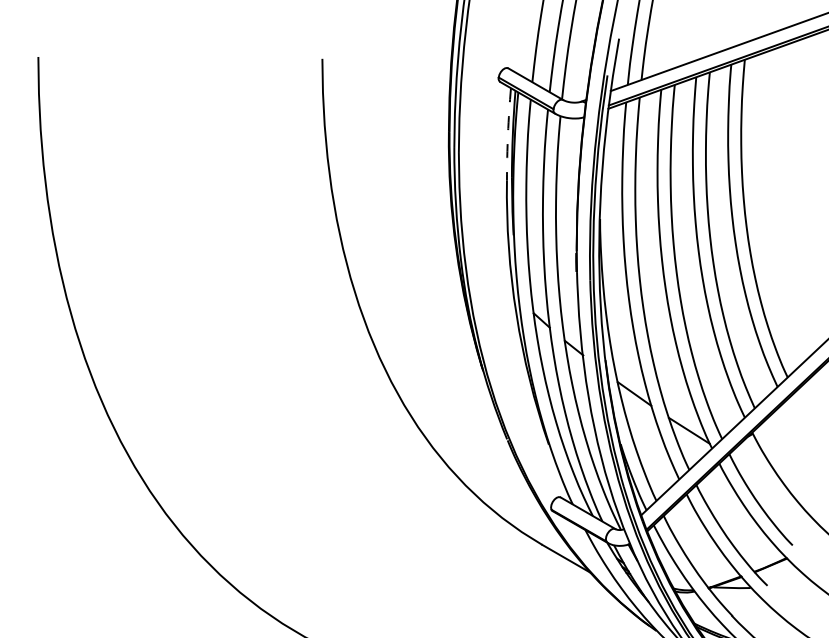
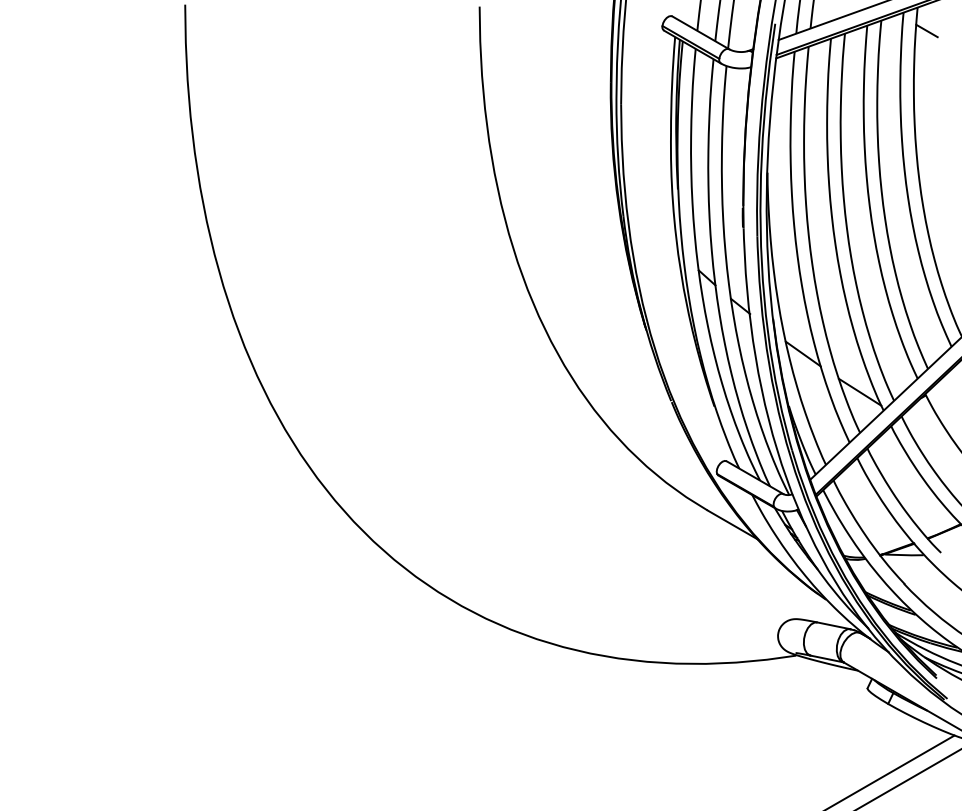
line: (753, 81) -> (926, 30), added
arc: (508, 133) -> (672, 84), dashed -> solid

